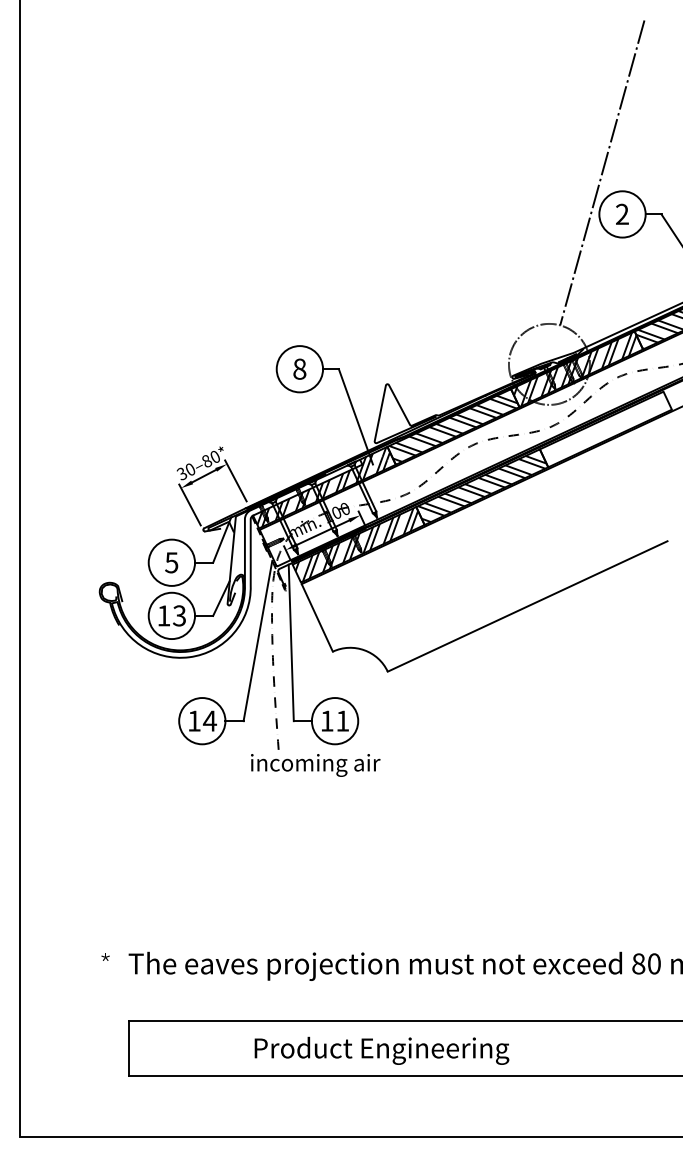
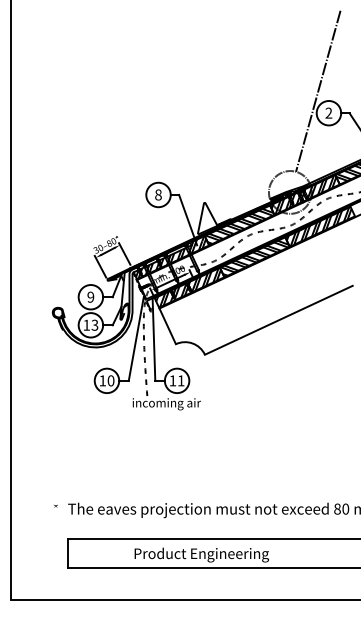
hatch: (606, 428) -> (320, 226), added
text: (171, 561) -> (90, 296), 5 -> 9
text: (208, 720) -> (110, 380), 14 -> 10

